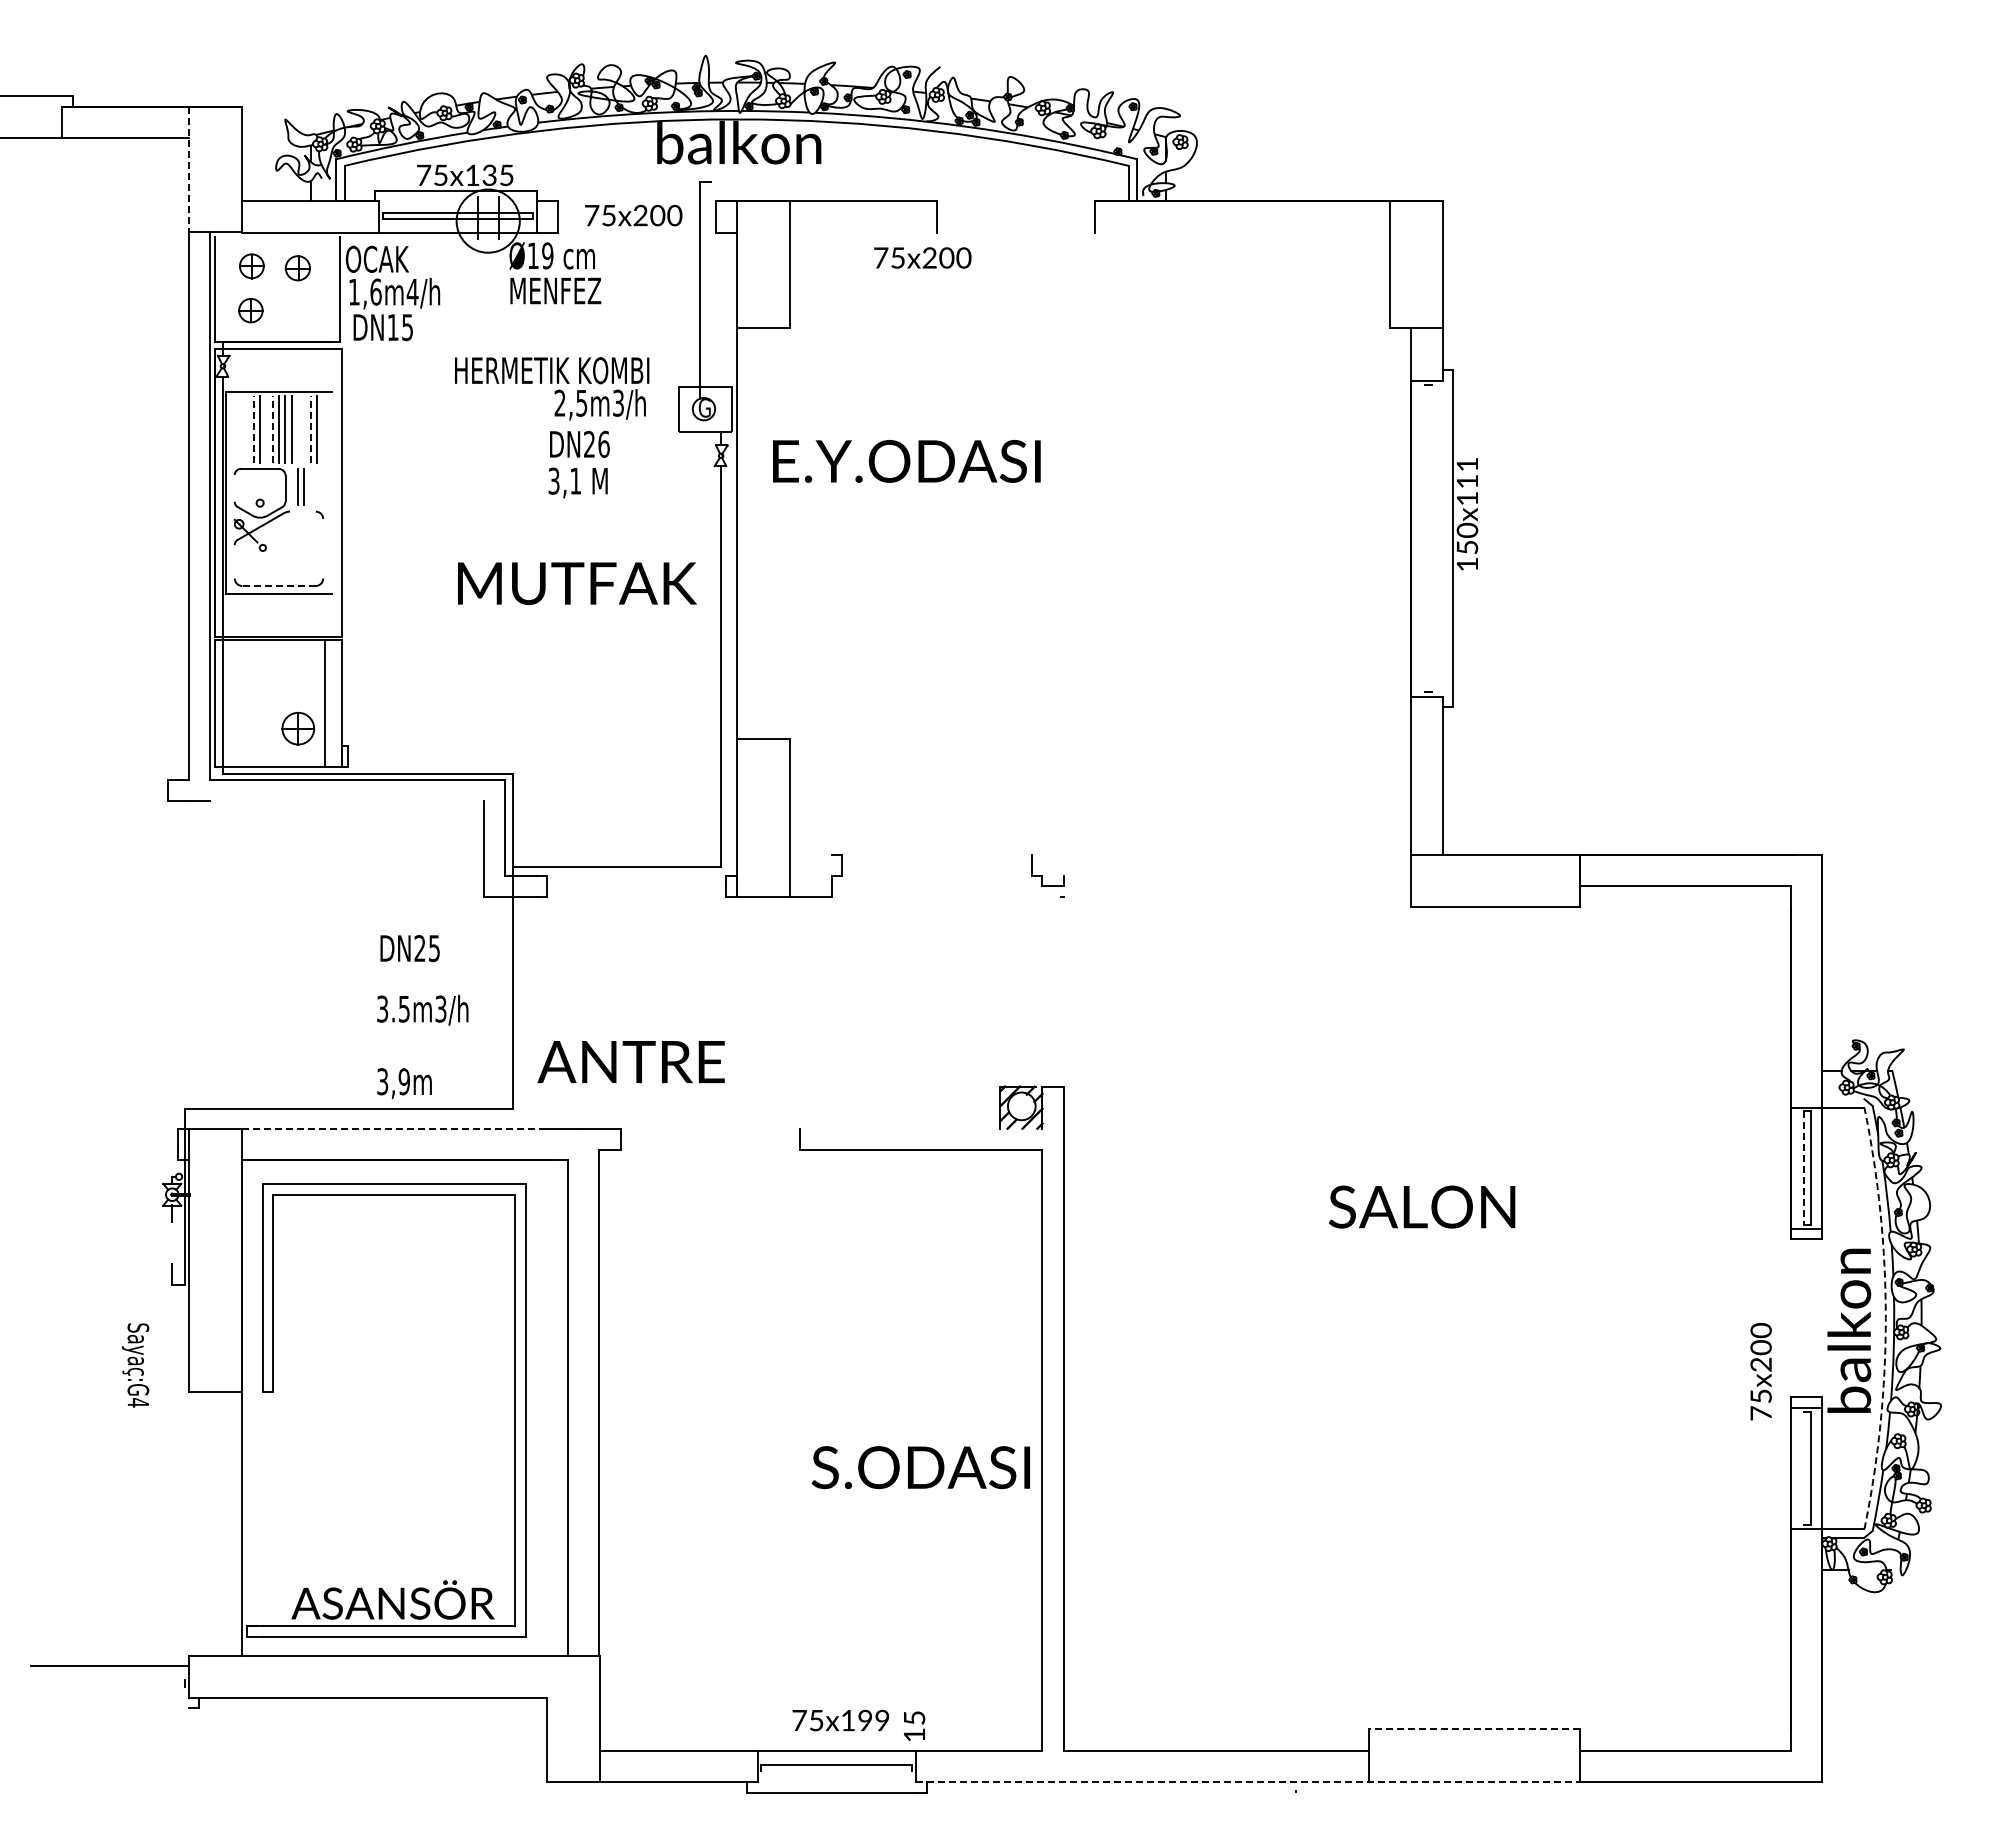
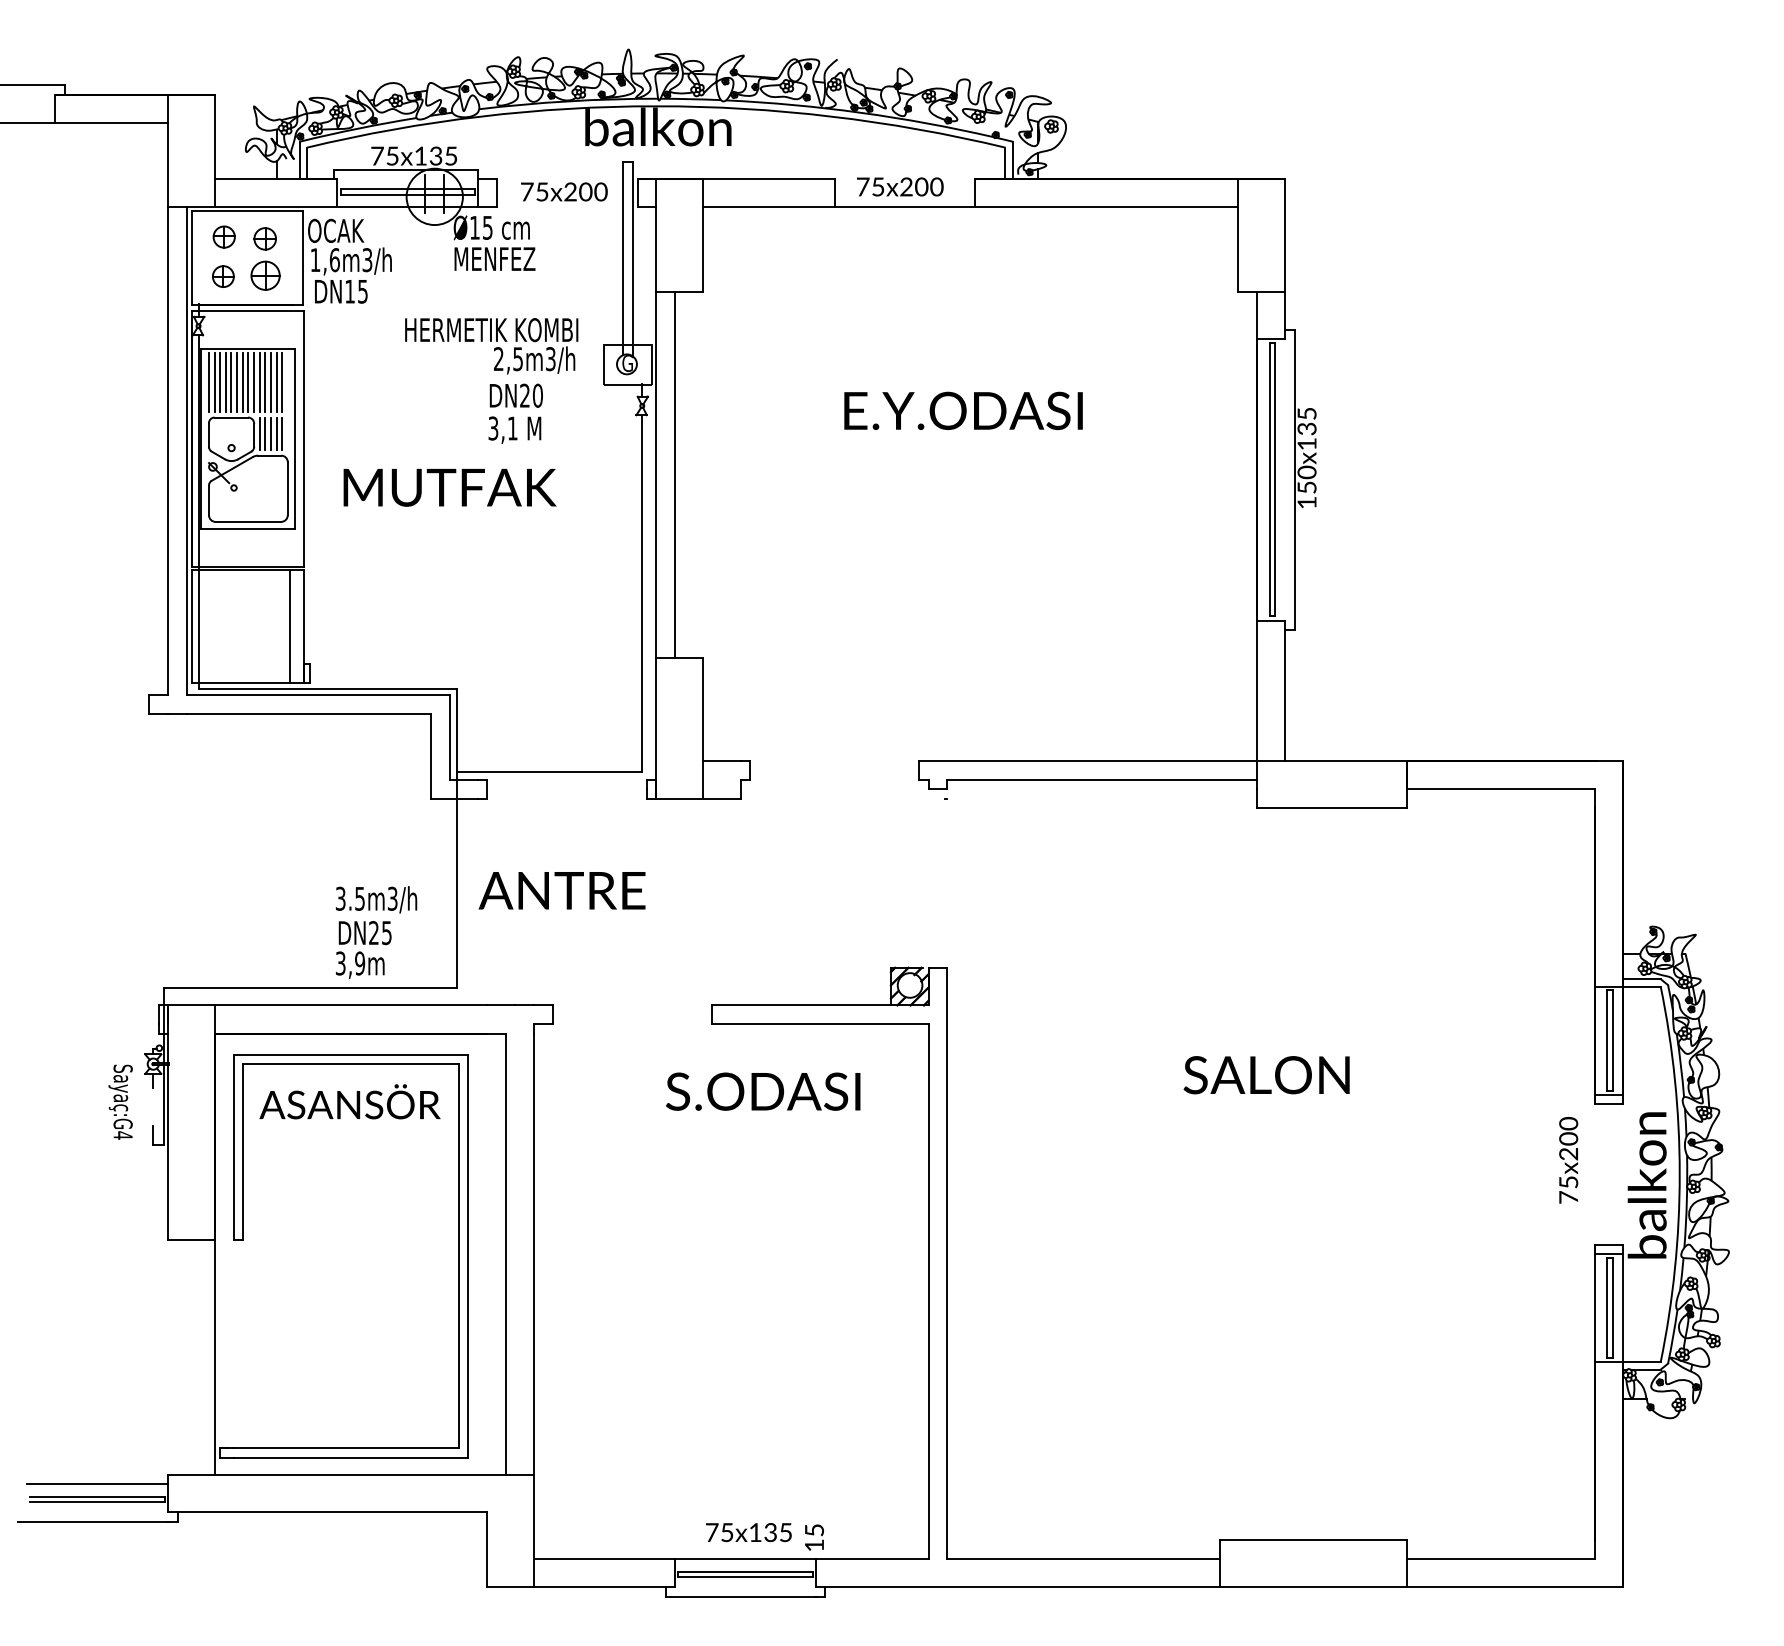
line: (188, 170) -> (167, 151), dashed -> solid
line: (1089, 233) -> (970, 207), added
line: (277, 237) -> (247, 211), added
text: (547, 255) -> (487, 227), Ø19 -> Ø15
text: (922, 257) -> (900, 186), moved
text: (412, 291) -> (367, 259), 1,6m4/h -> 1,6m3/h
line: (710, 291) -> (632, 259), added
line: (253, 428) -> (225, 381), dashed -> solid
line: (272, 428) -> (242, 381), dashed -> solid
line: (310, 428) -> (276, 381), dashed -> solid
line: (234, 429) -> (208, 382), added
line: (241, 429) -> (214, 382), added
line: (247, 429) -> (220, 382), added
line: (266, 429) -> (237, 382), added
line: (297, 429) -> (264, 382), added
line: (304, 429) -> (271, 382), added
text: (603, 443) -> (537, 394), DN26 -> DN20
text: (906, 461) -> (963, 411), moved
text: (1467, 473) -> (1307, 421), 150x111 -> 150x135
line: (291, 486) -> (259, 433), added
line: (310, 486) -> (276, 433), added
line: (316, 486) -> (281, 433), added
line: (234, 488) -> (208, 435), added
line: (331, 493) -> (295, 439), added
line: (302, 511) -> (269, 455), added
line: (757, 532) -> (674, 474), added
line: (1425, 538) -> (1269, 479), added
line: (1431, 538) -> (1275, 479), added
line: (323, 548) -> (288, 488), added
line: (234, 561) -> (208, 500), added
text: (577, 583) -> (450, 487), moved
line: (279, 586) -> (248, 522), dashed -> solid
part: (298, 728) -> (265, 275), moved
line: (346, 801) -> (308, 713), added
line: (810, 854) -> (721, 761), added
line: (1221, 854) -> (1087, 761), added
line: (1237, 875) -> (1102, 779), added
text: (409, 948) -> (364, 933), moved
text: (630, 1062) -> (561, 891), moved
line: (1843, 1099) -> (1642, 979), added
line: (394, 1128) -> (351, 1005), dashed -> solid
line: (920, 1128) -> (819, 1005), added
line: (1804, 1167) -> (1607, 1039), dashed -> solid
arc: (1885, 1318) -> (1679, 1174), dashed -> solid
text: (135, 1365) -> (120, 1102), moved
text: (1760, 1371) -> (1568, 1160), moved
text: (920, 1467) -> (762, 1091), moved
line: (1804, 1468) -> (1607, 1308), added
text: (392, 1599) -> (349, 1101), moved
line: (109, 1680) -> (97, 1496), added
line: (109, 1686) -> (97, 1502), added
line: (104, 1708) -> (92, 1521), added
text: (873, 1720) -> (777, 1532), 75x199 -> 75x135
line: (1474, 1729) -> (1313, 1540), dashed -> solid
line: (836, 1770) -> (745, 1577), added
line: (1247, 1782) -> (1111, 1587), dashed -> solid

